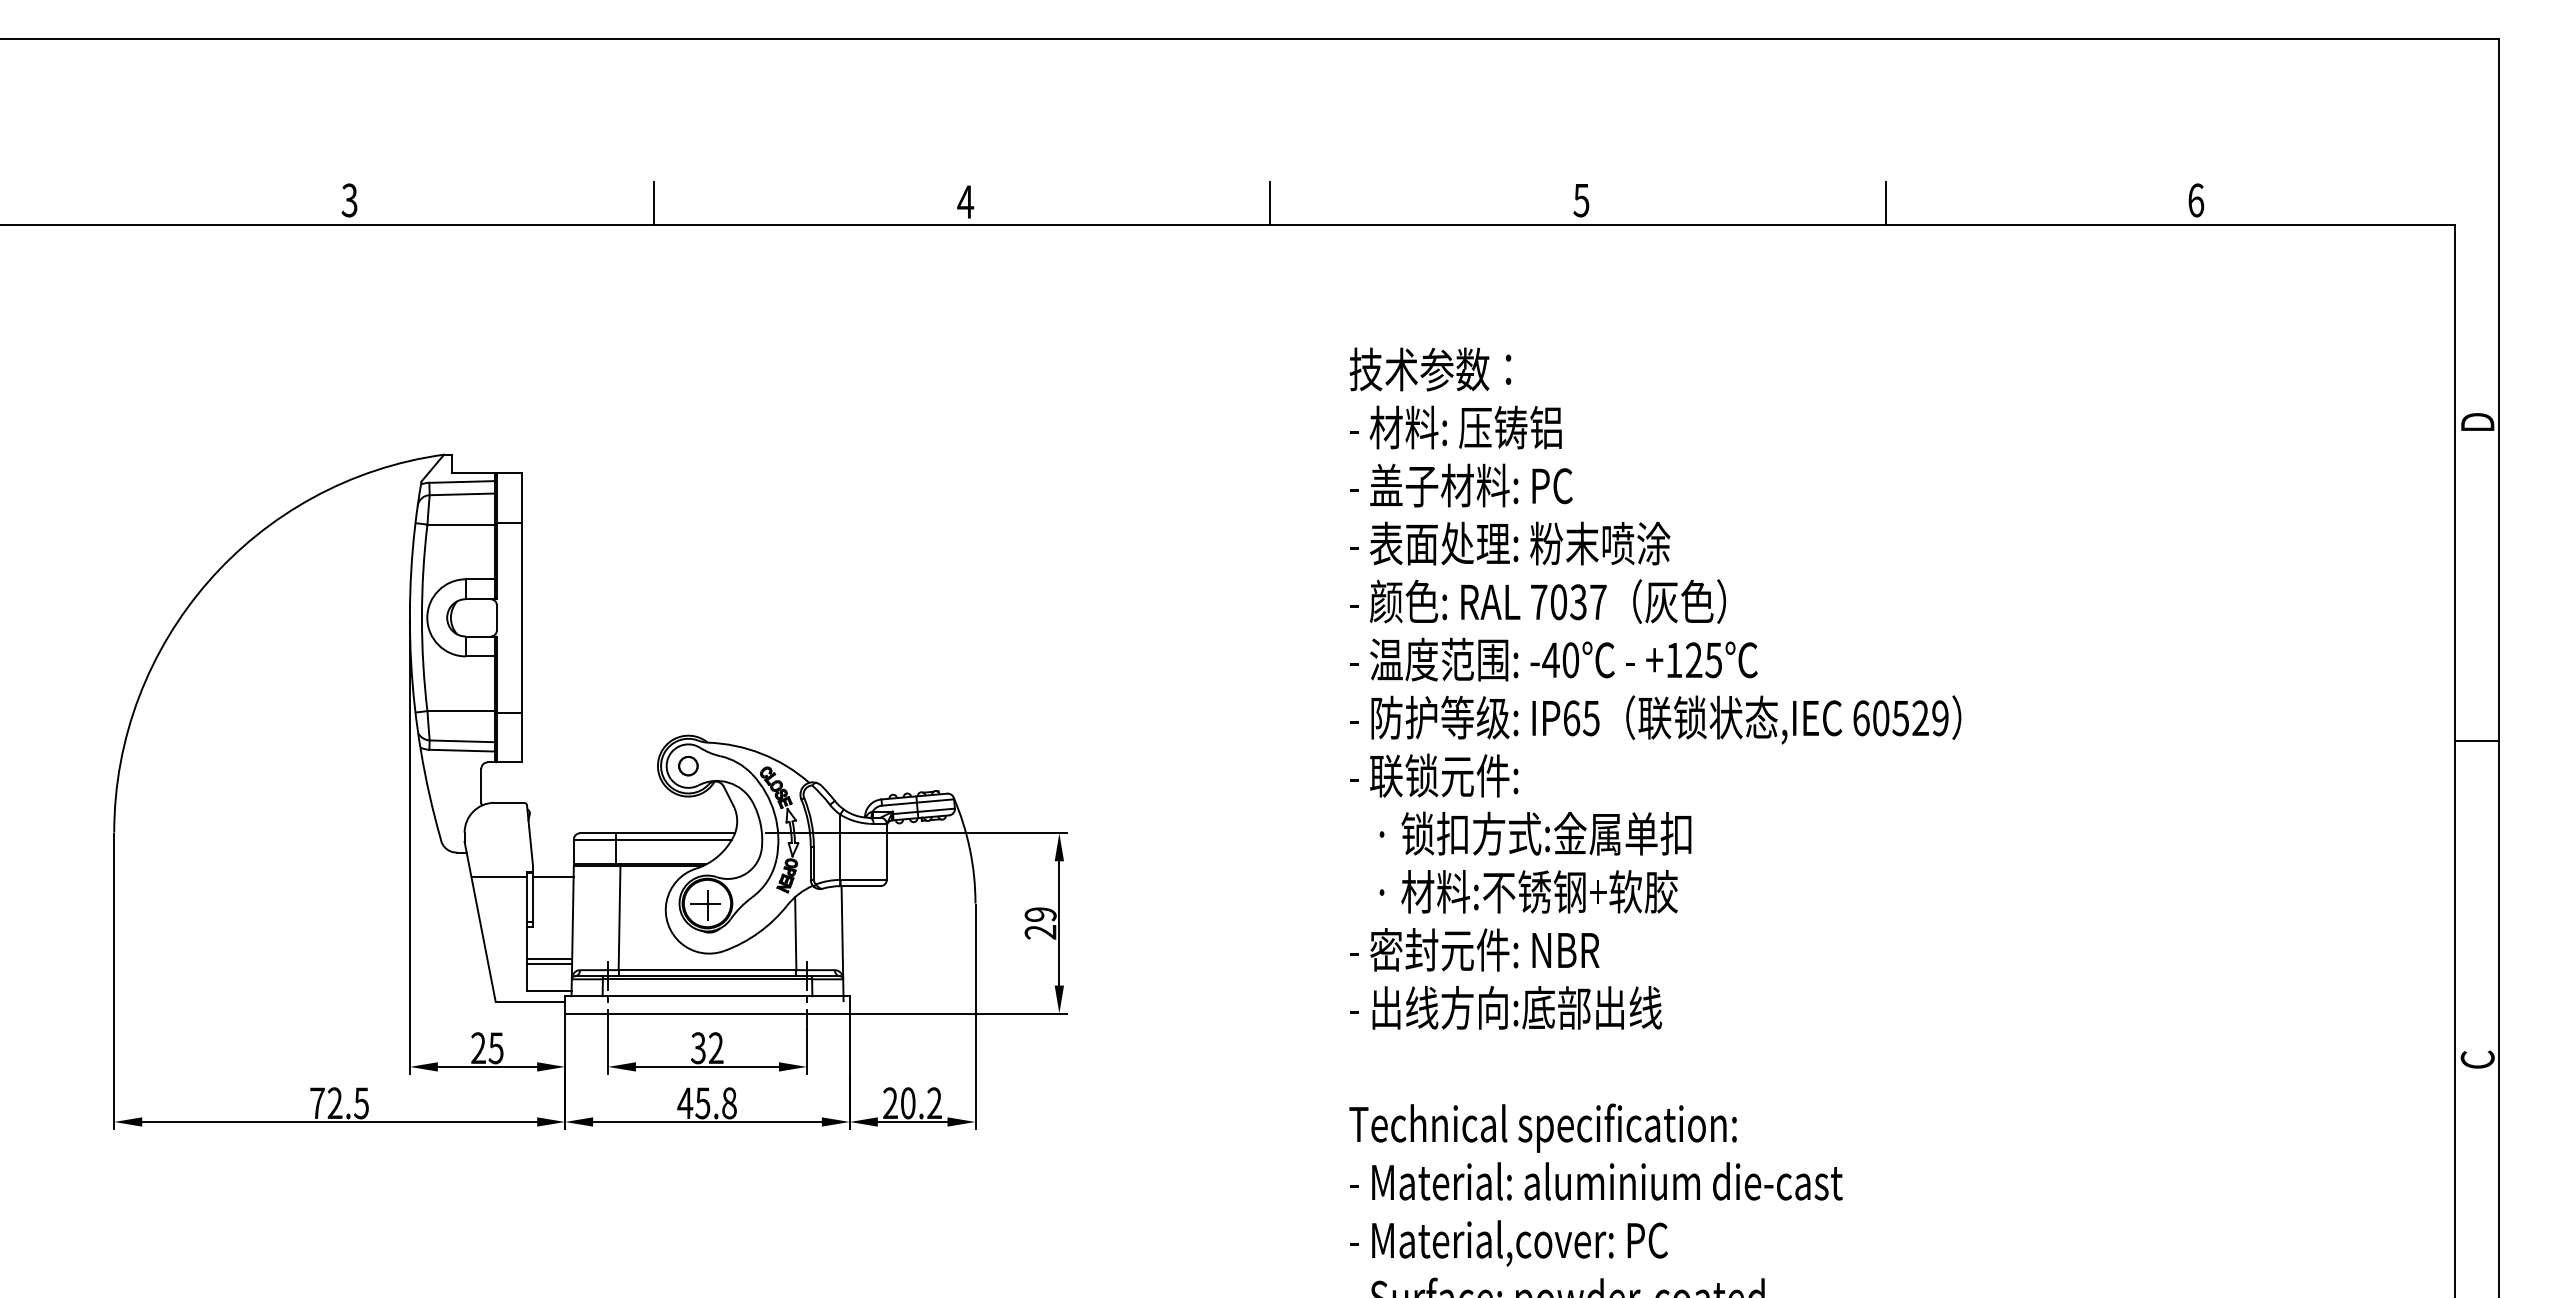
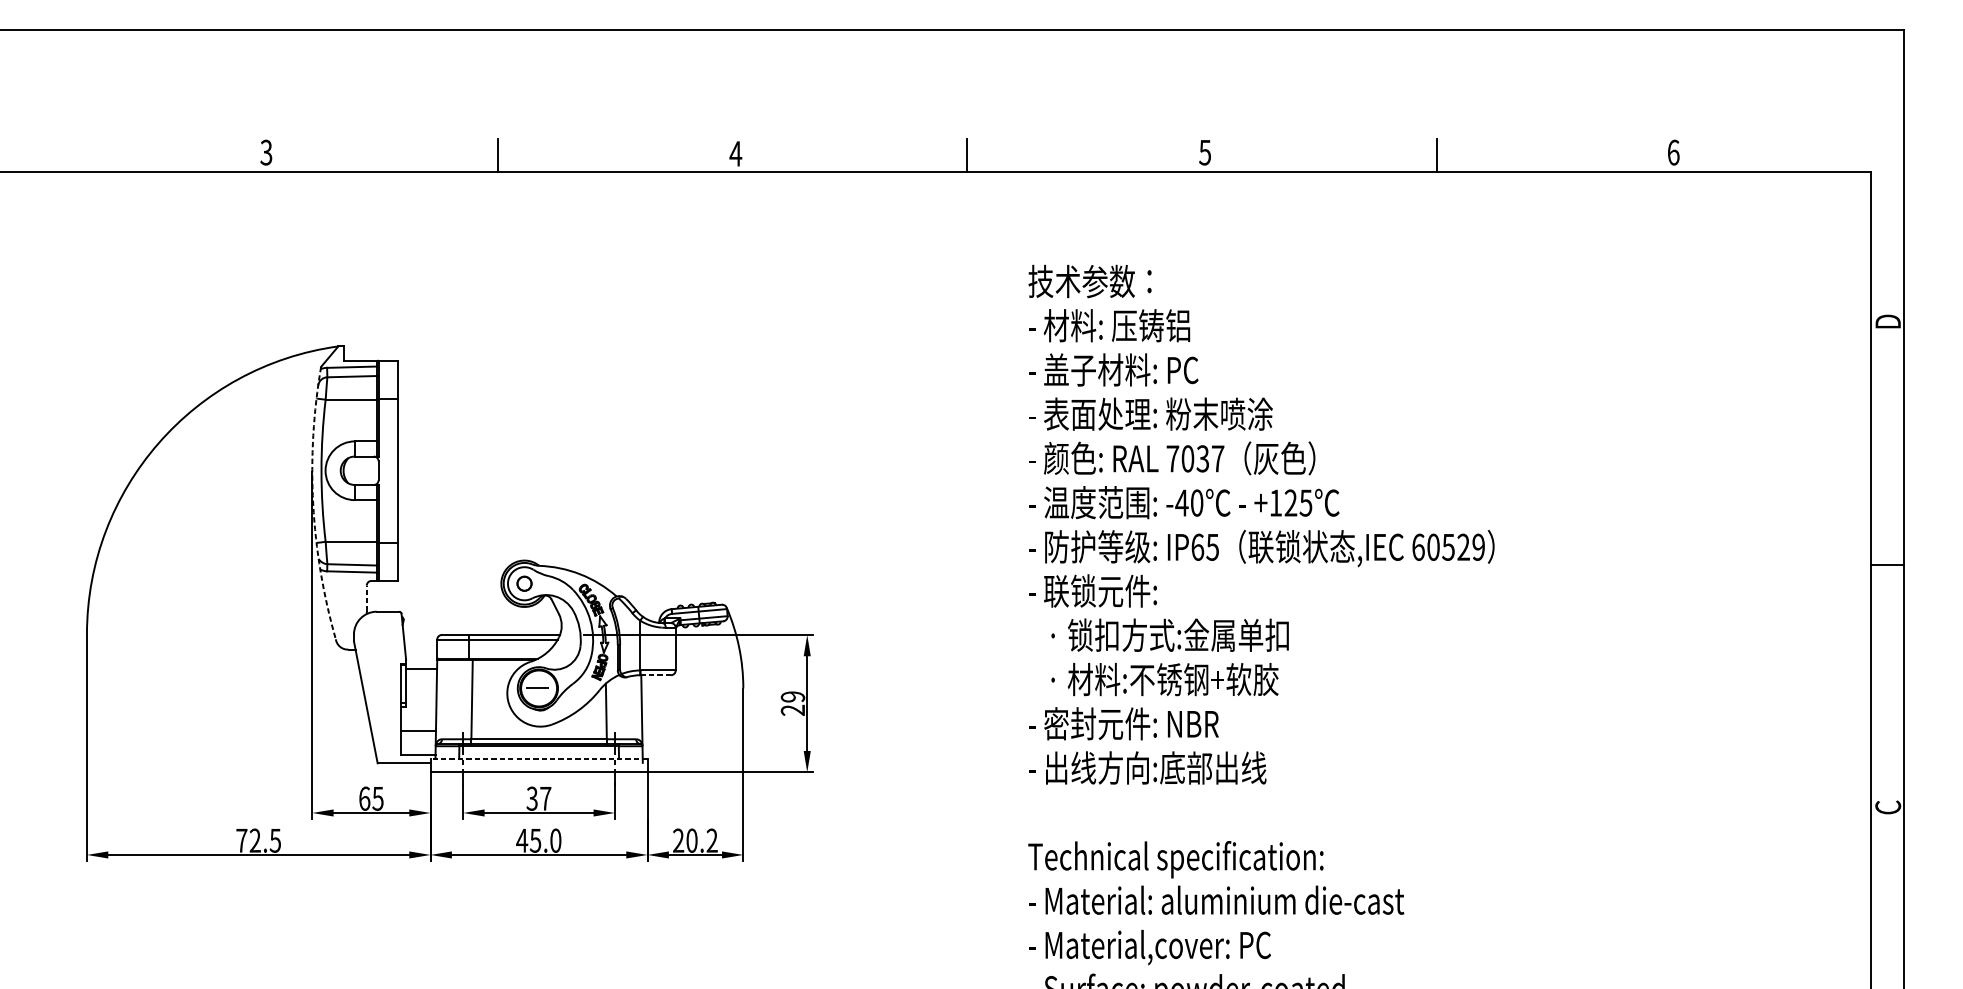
arc: (411, 661) -> (313, 504), solid -> dashed
line: (481, 785) -> (366, 598), solid -> dashed
line: (498, 877) -> (379, 668), removed
line: (861, 886) -> (656, 675), solid -> dashed
line: (707, 903) -> (539, 688), removed
line: (549, 963) -> (418, 734), removed
line: (706, 996) -> (538, 759), solid -> dashed
text: (715, 1047) -> (545, 798), 32 -> 37
text: (478, 1048) -> (364, 798), 25 -> 65
text: (729, 1103) -> (555, 840), 45.8 -> 45.0

